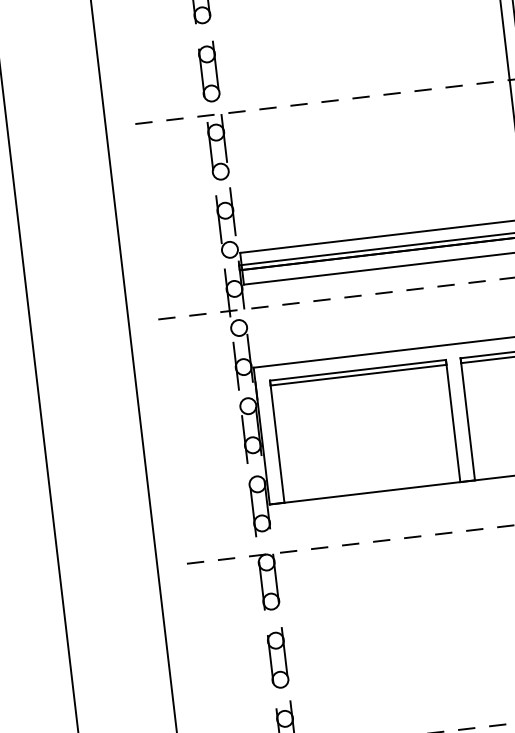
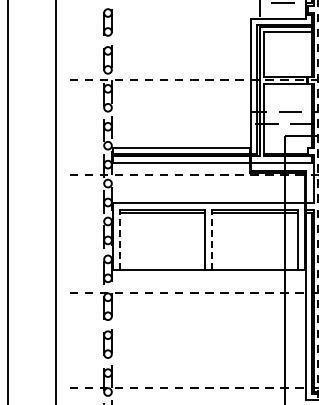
line: (468, 420) -> (212, 240), solid -> dashed
line: (276, 442) -> (119, 240), solid -> dashed

